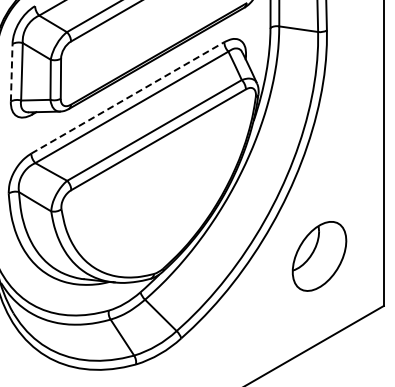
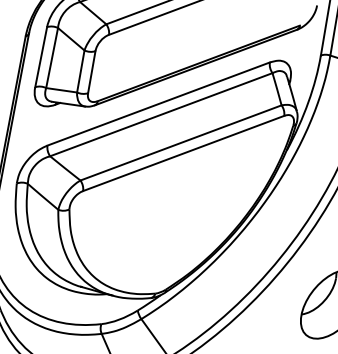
line: (11, 72) -> (40, 56), dashed -> solid
line: (128, 97) -> (159, 103), dashed -> solid

